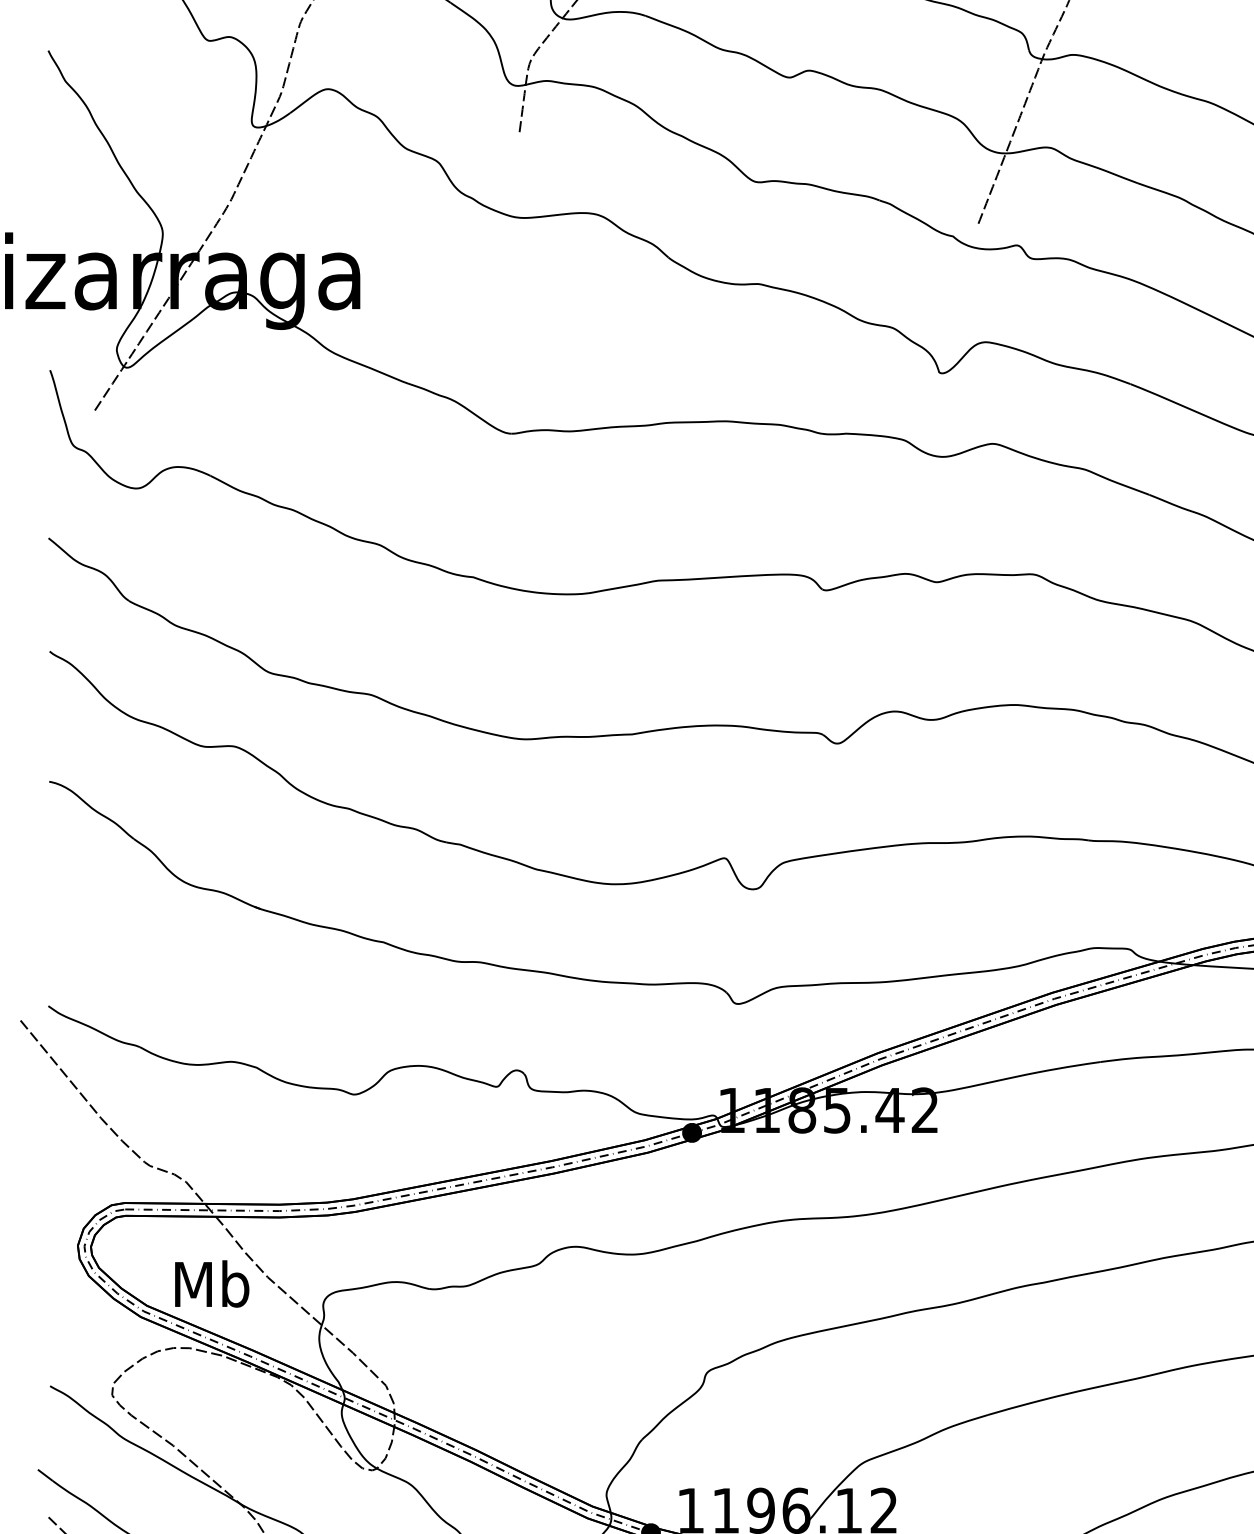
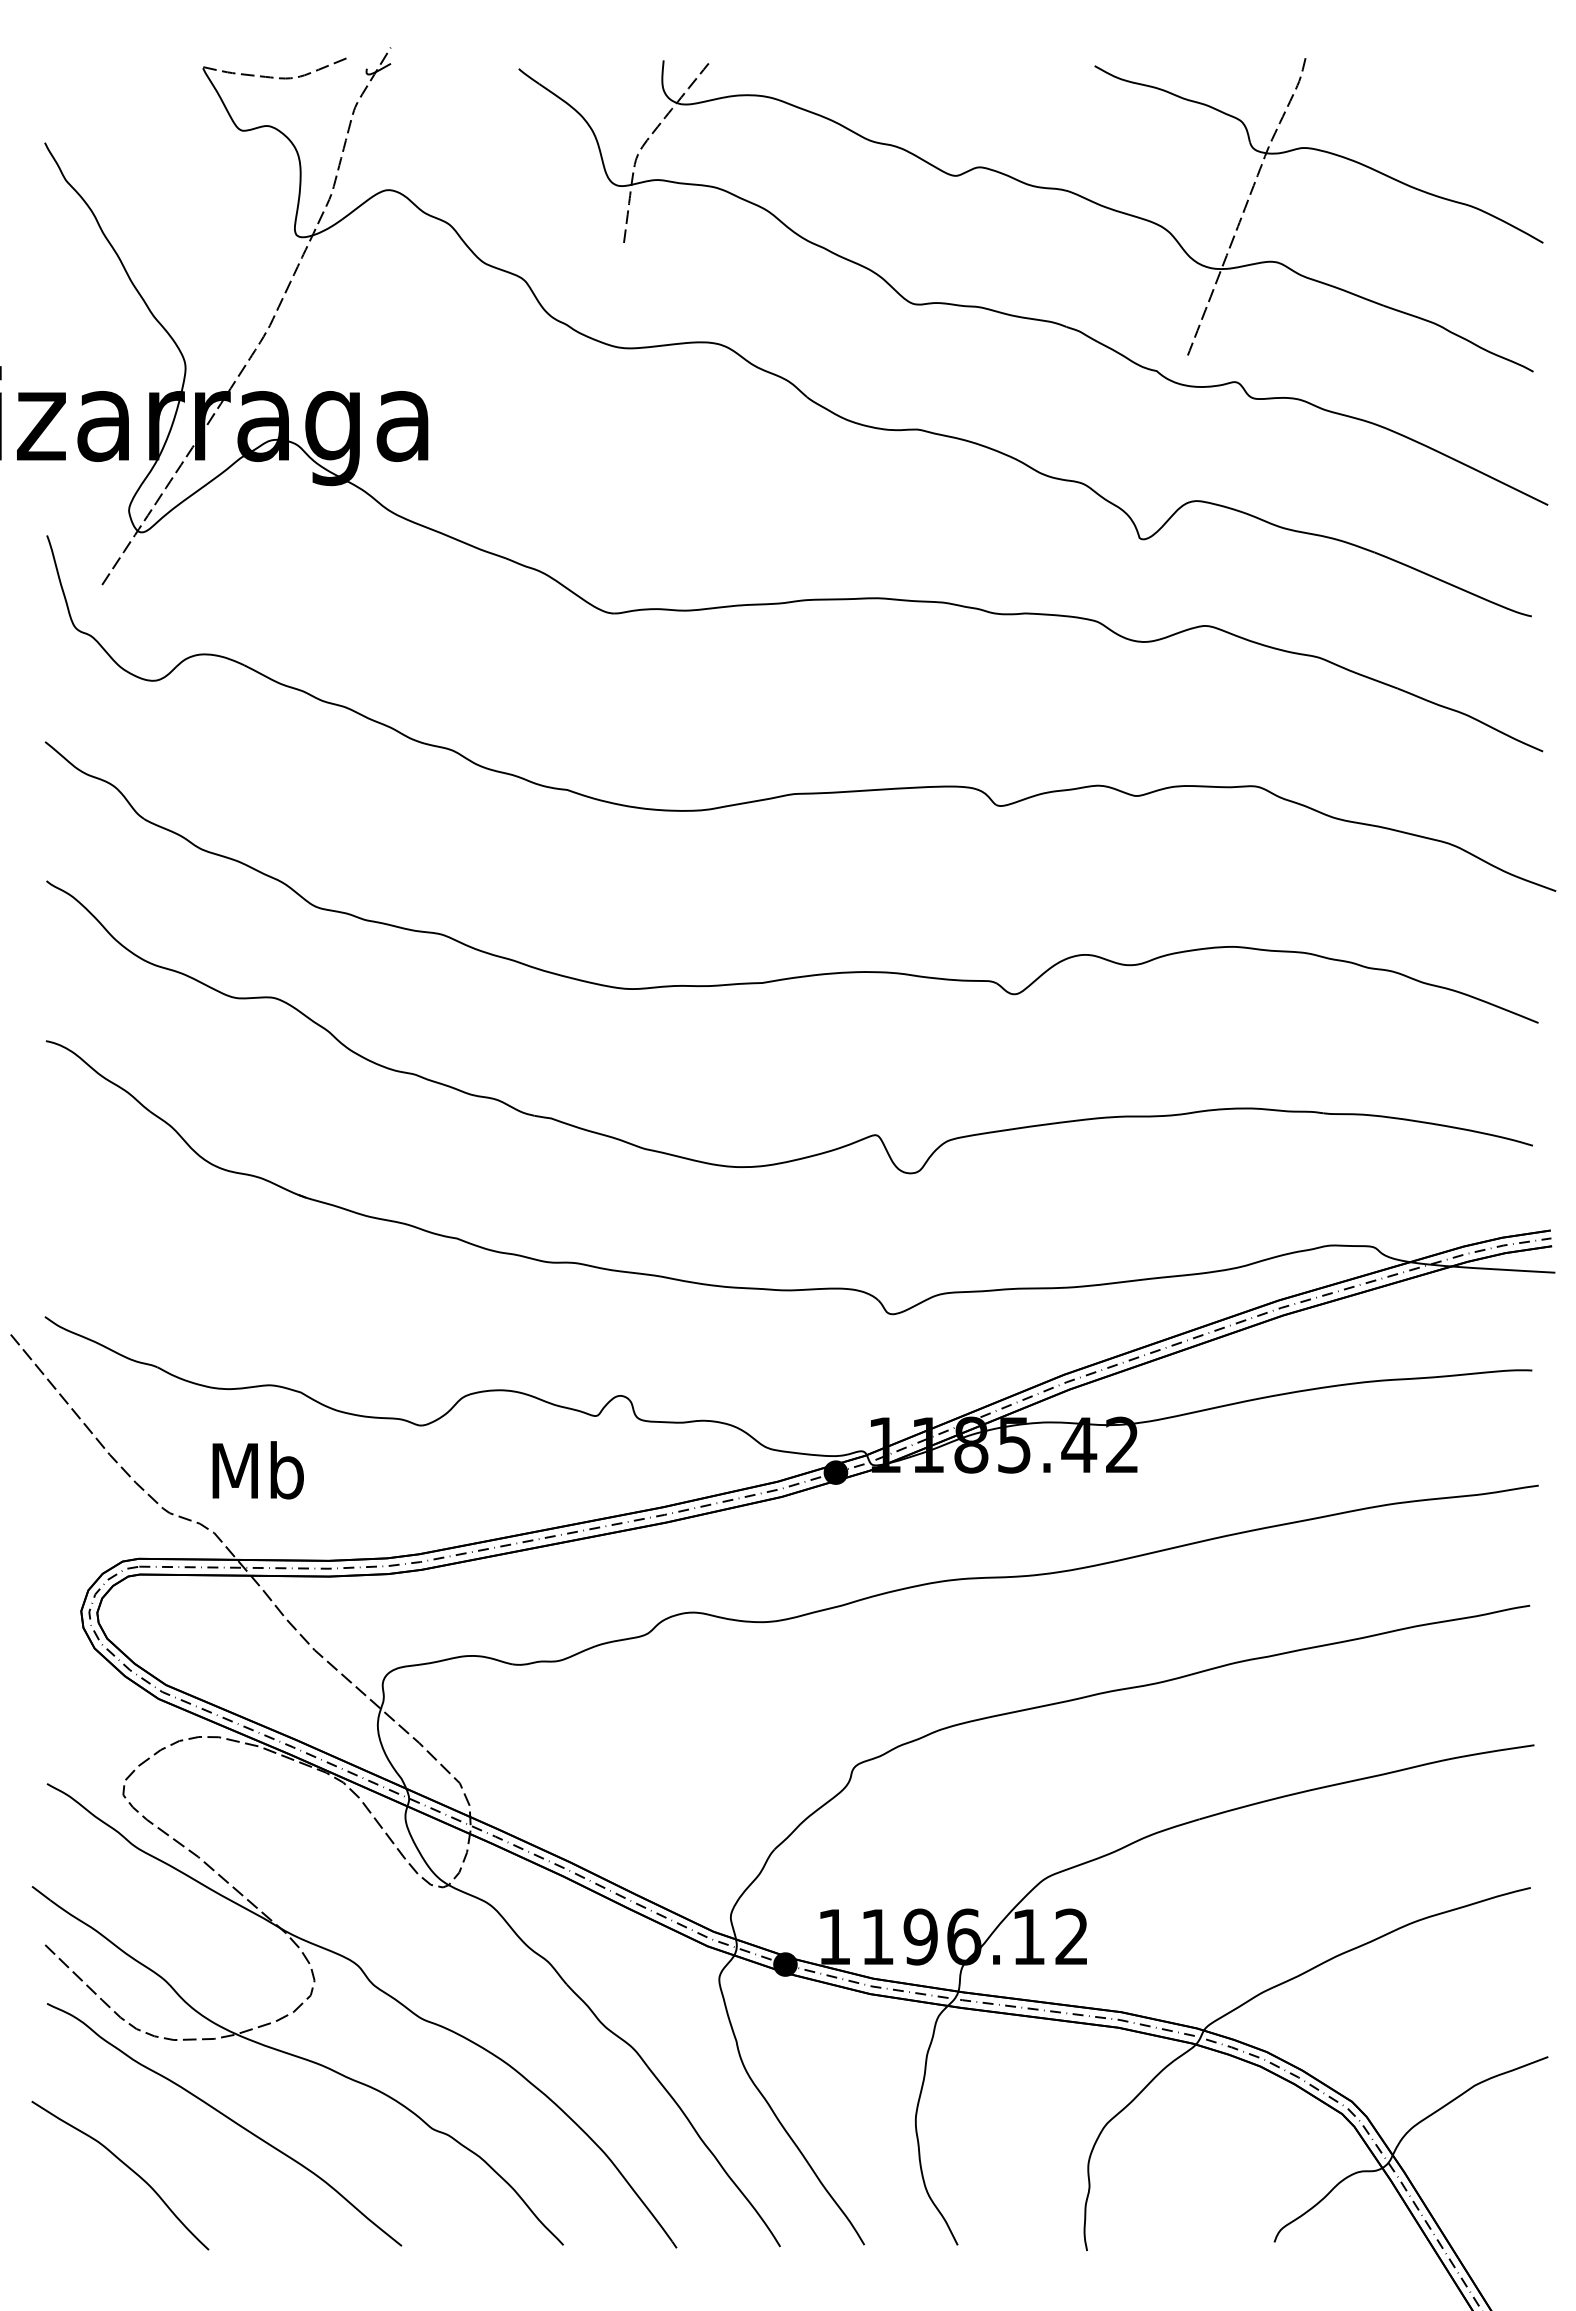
text: (211, 1284) -> (257, 1470), moved

